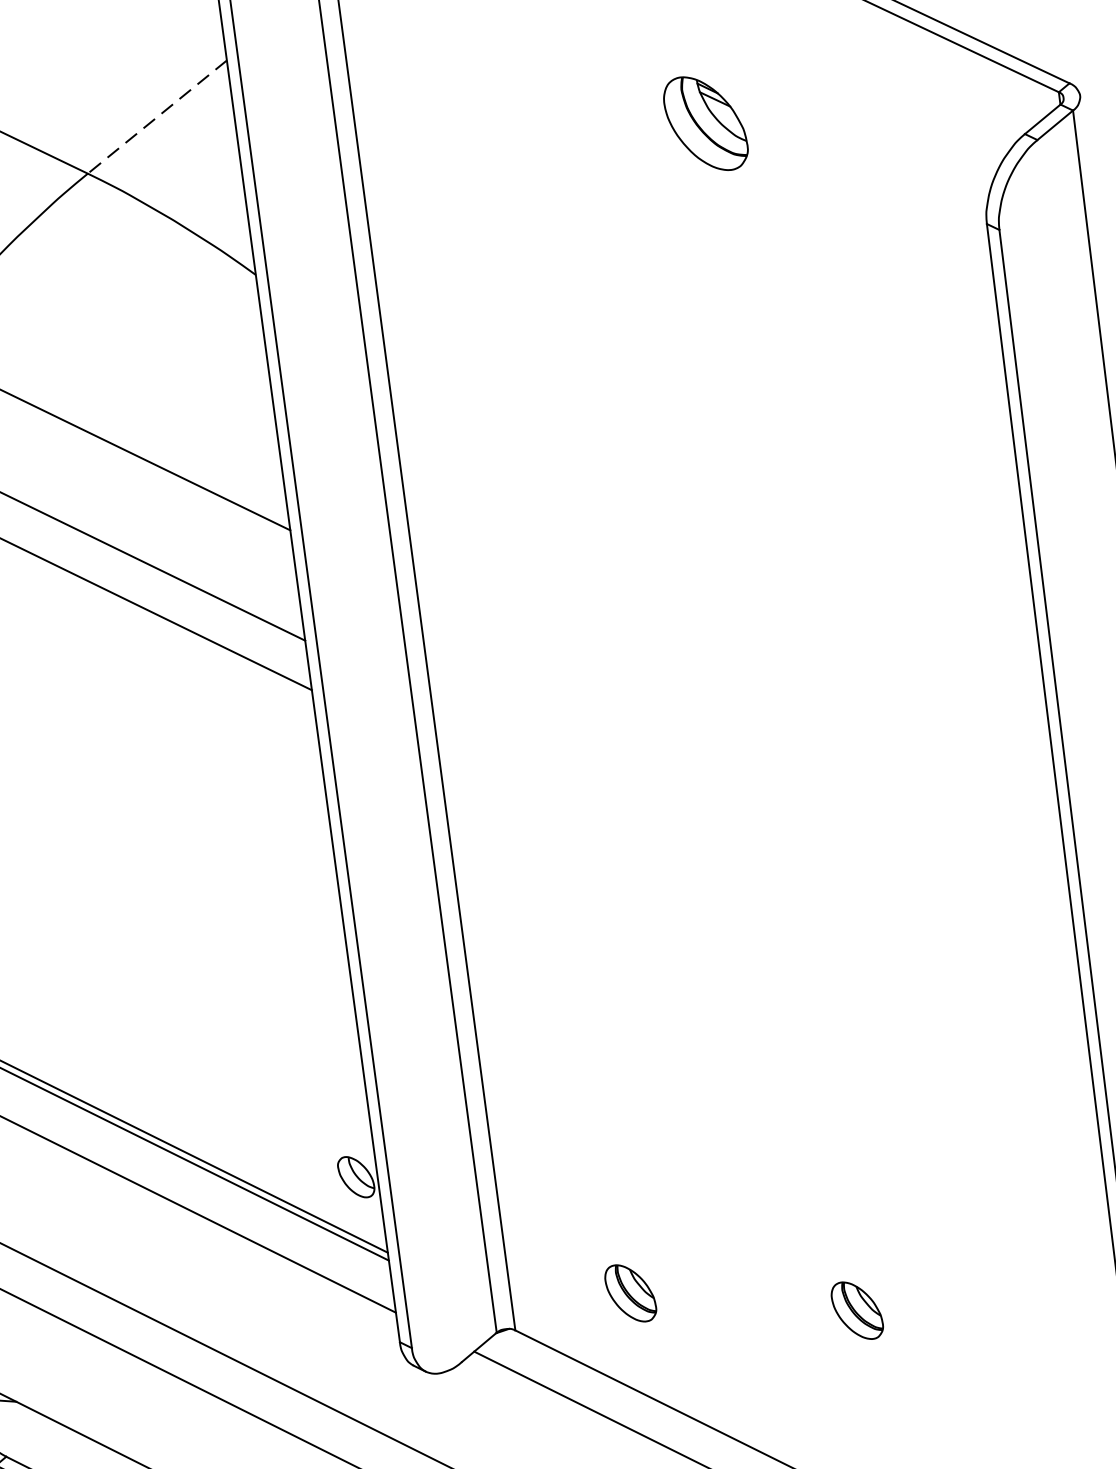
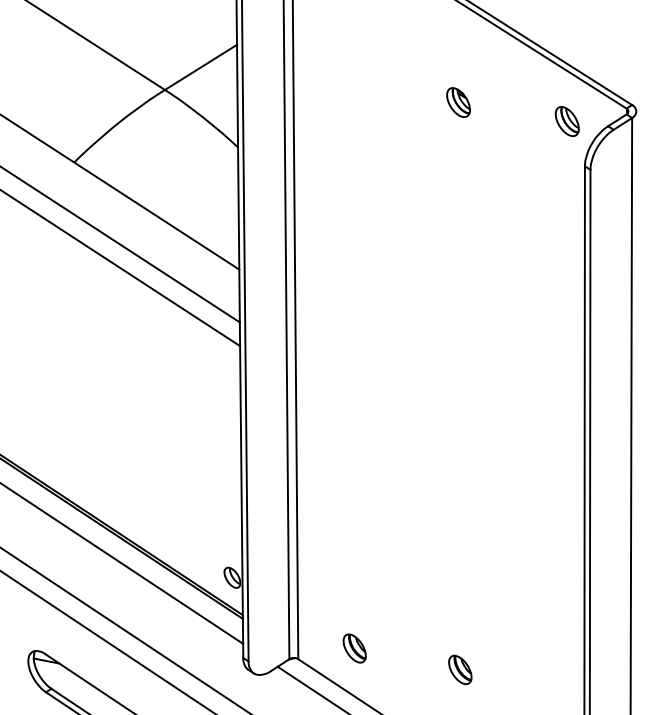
line: (158, 117) -> (201, 67), dashed -> solid
part: (705, 123) -> (458, 102), size x0.62
part: (936, 134) -> (566, 121), added

